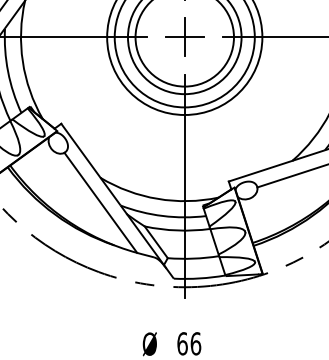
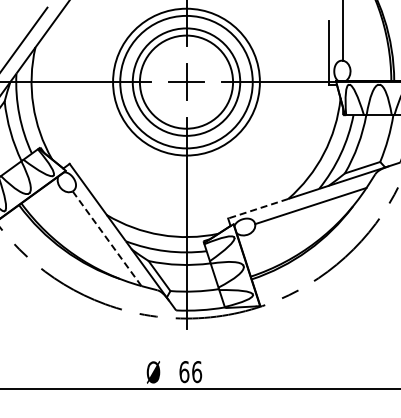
line: (260, 170) -> (258, 208), solid -> dashed
line: (101, 202) -> (107, 238), solid -> dashed

